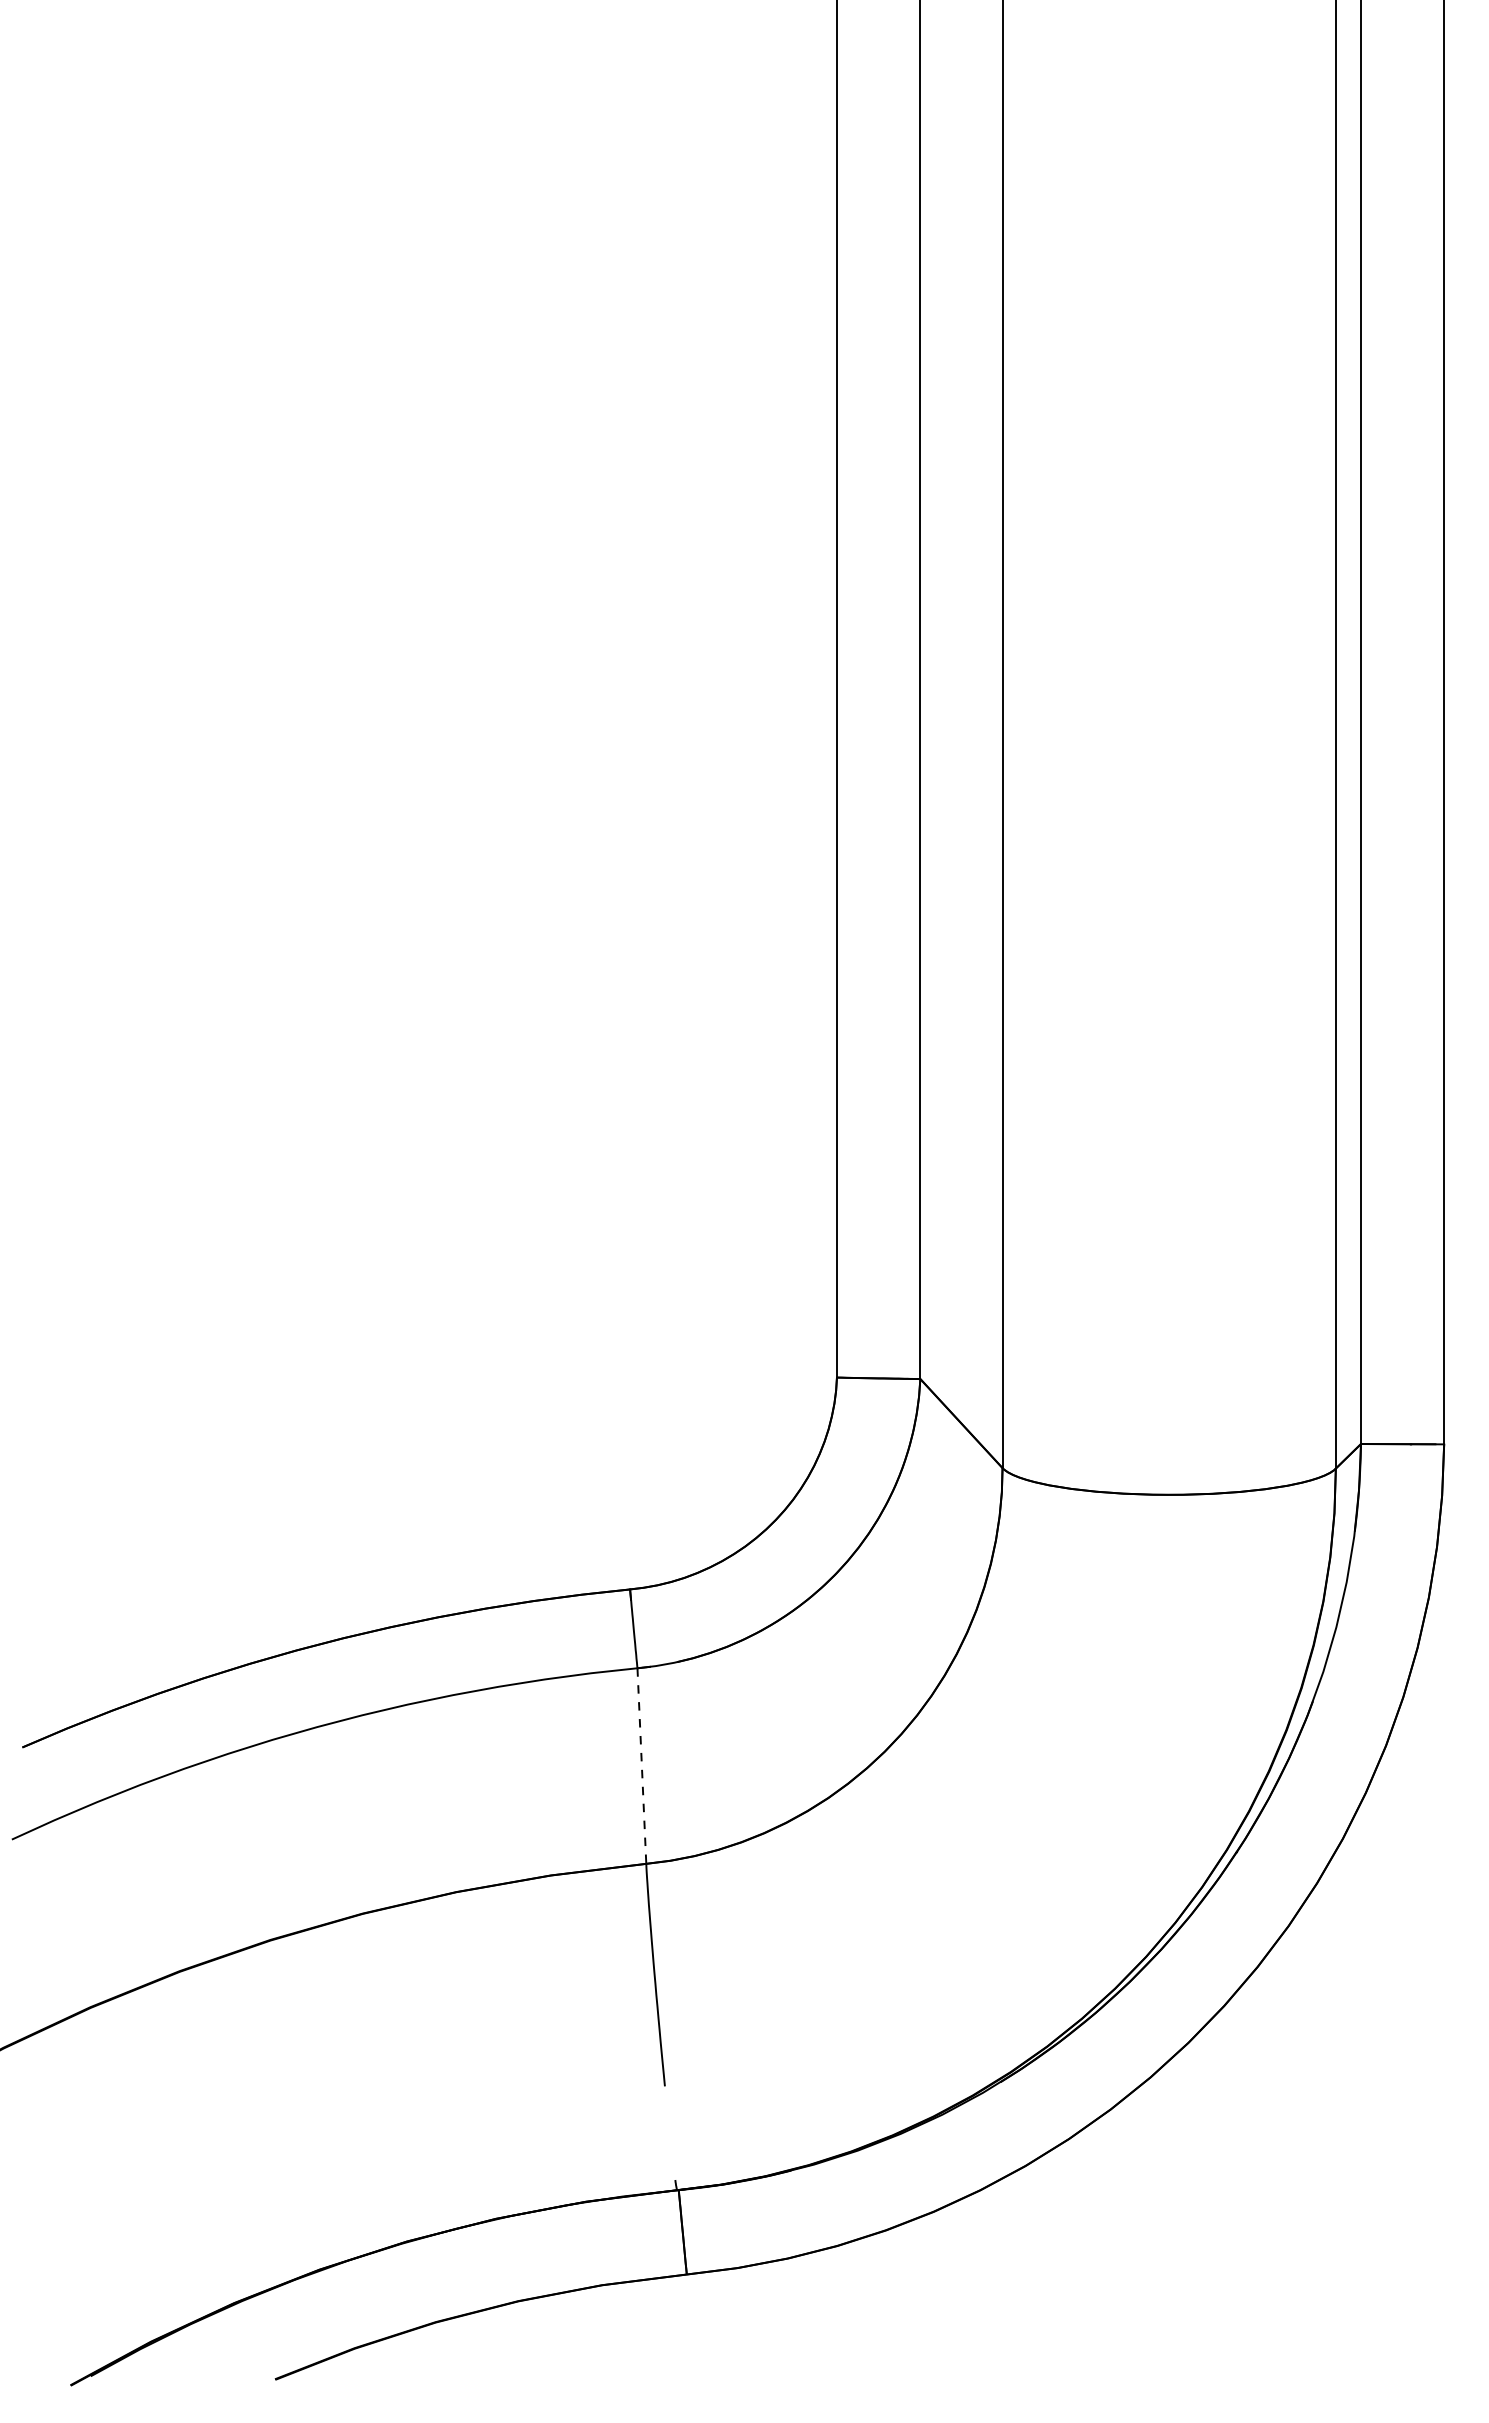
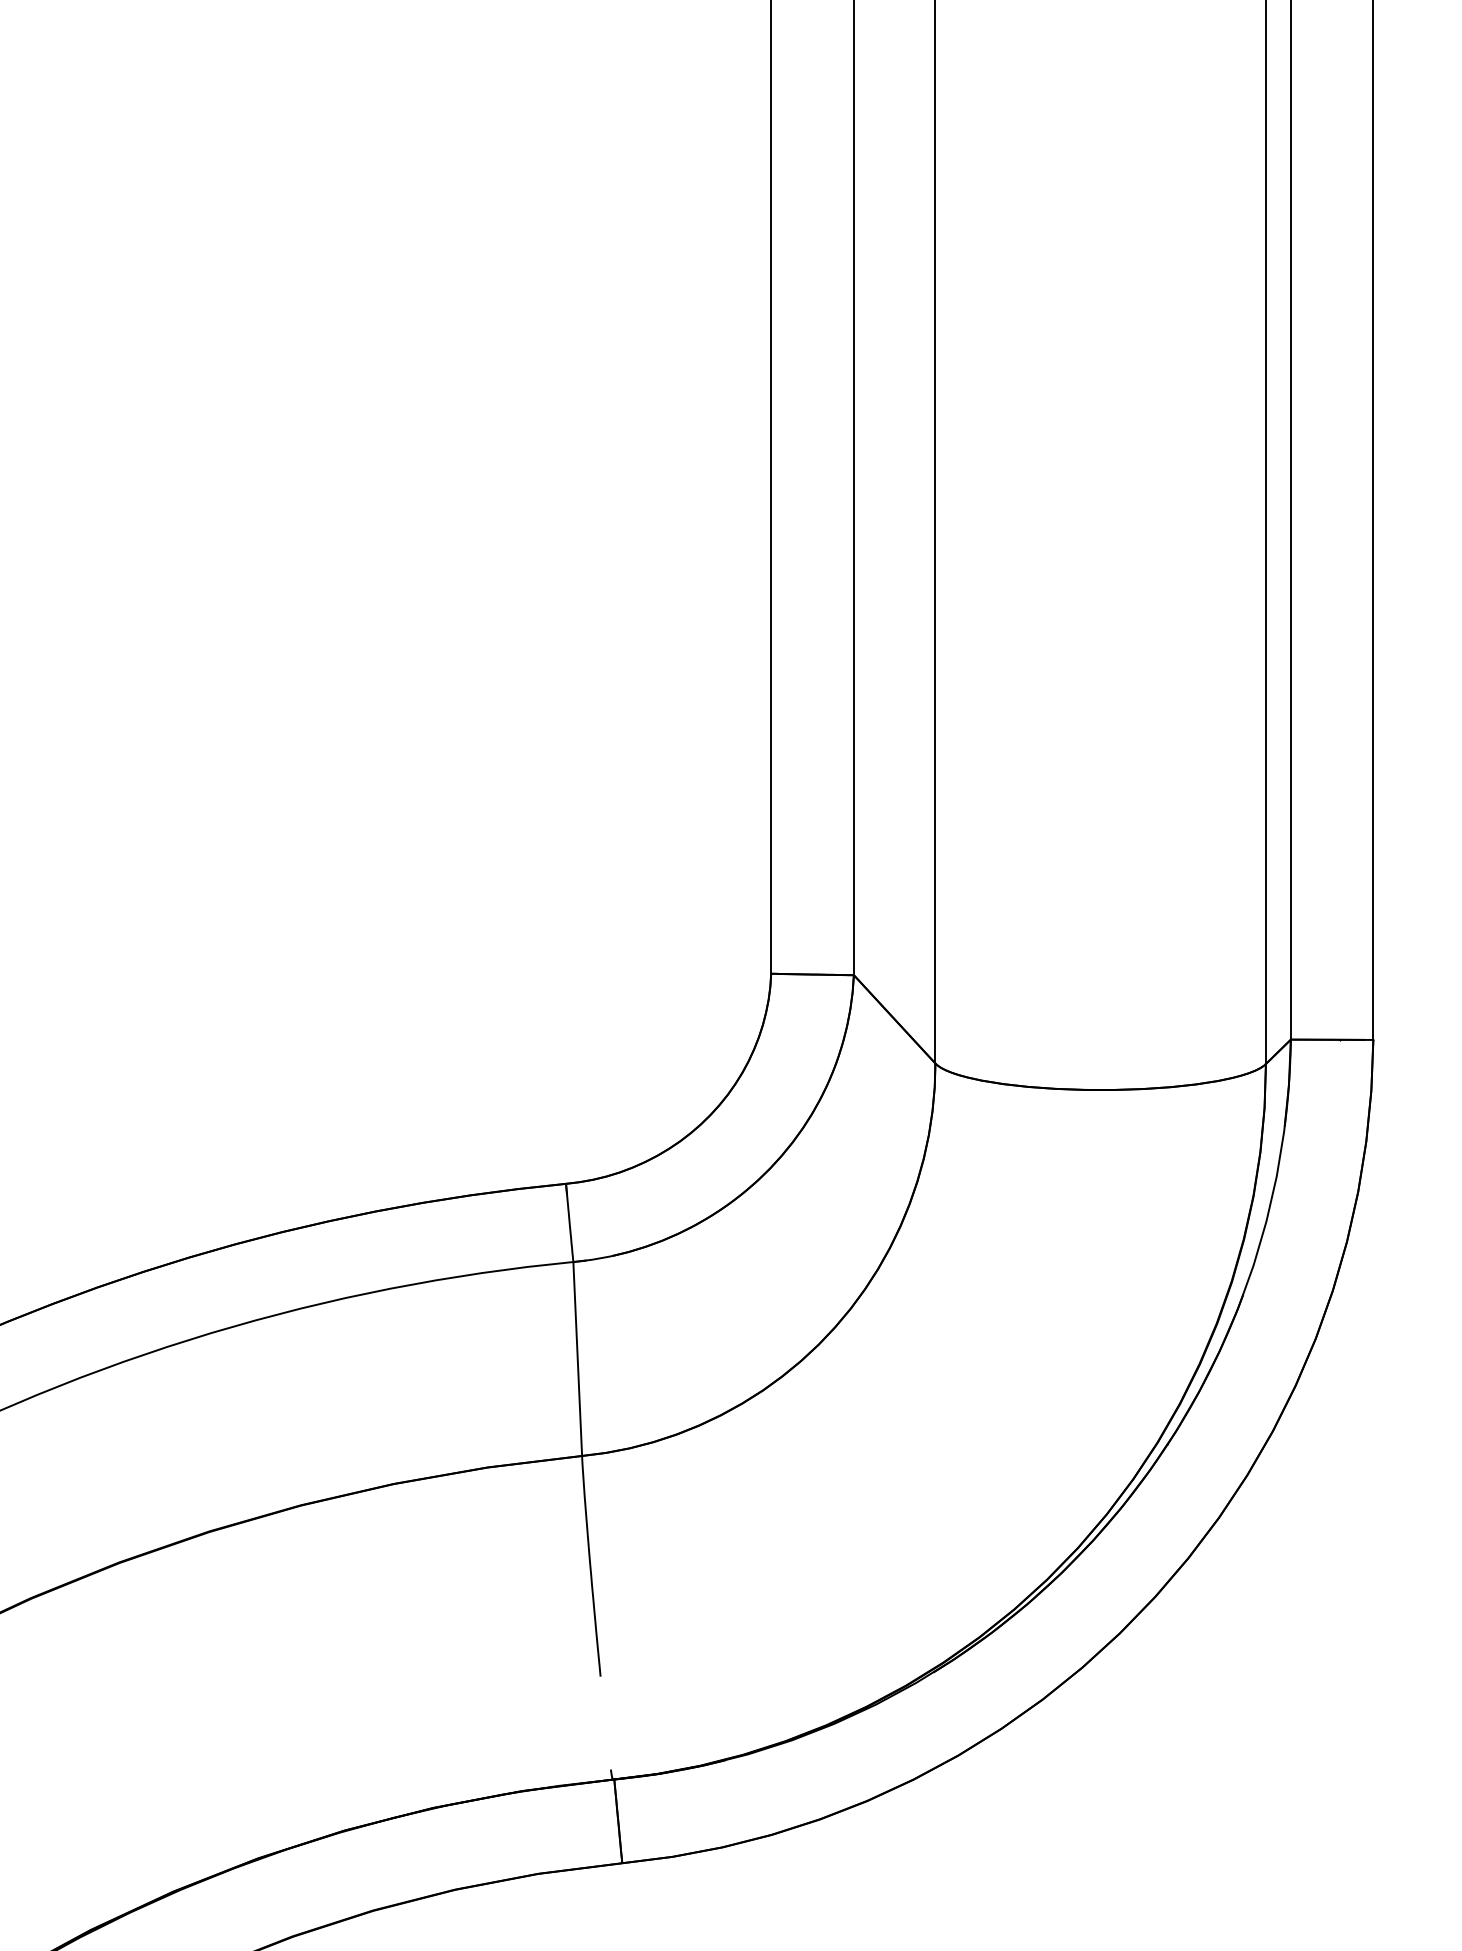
line: (641, 1766) -> (577, 1359), dashed -> solid

